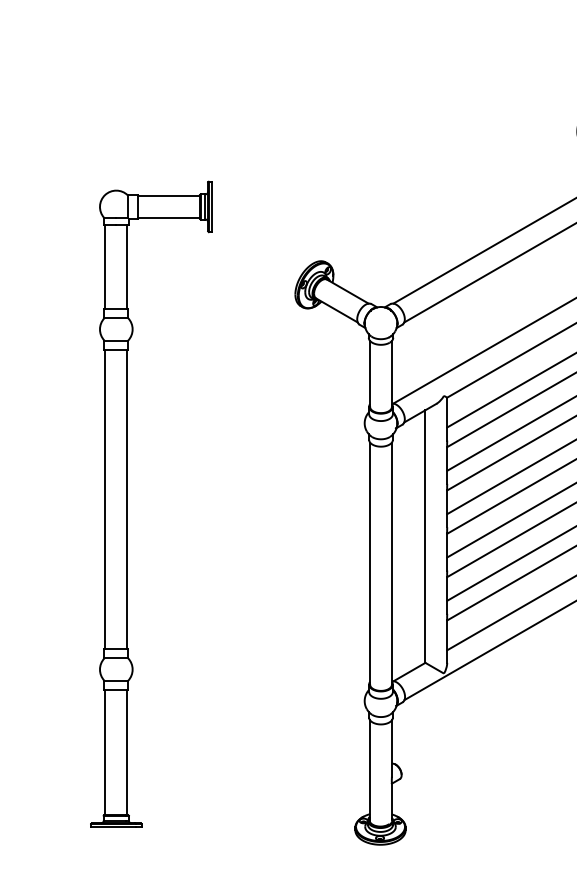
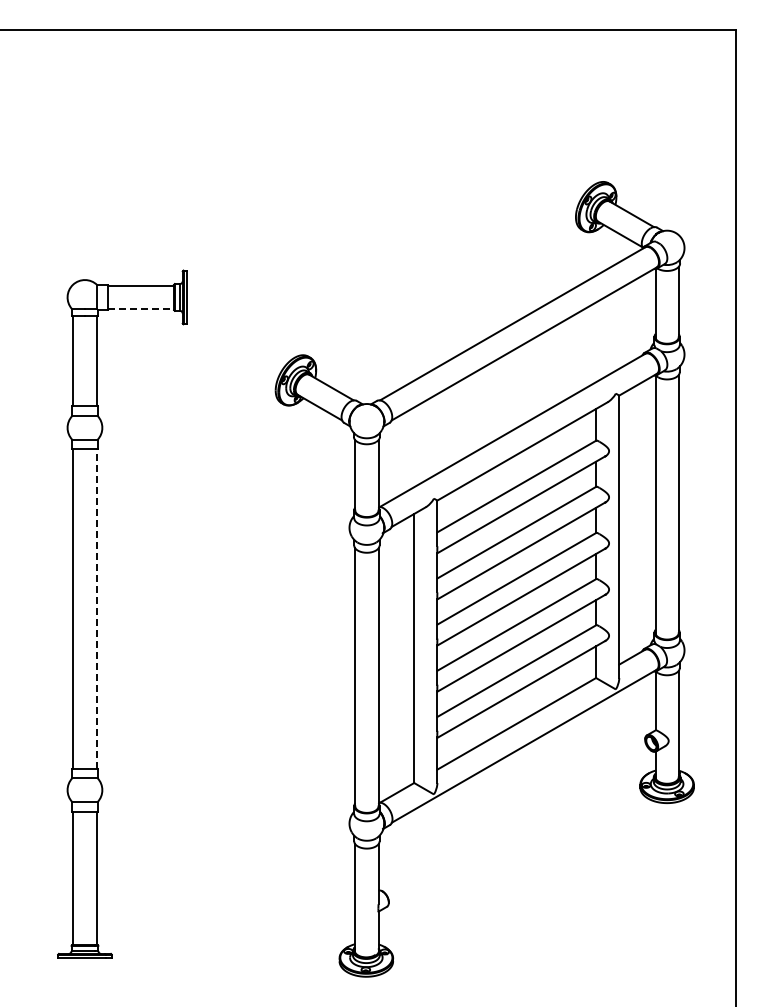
line: (169, 218) -> (141, 309), solid -> dashed
line: (127, 499) -> (96, 609), solid -> dashed

